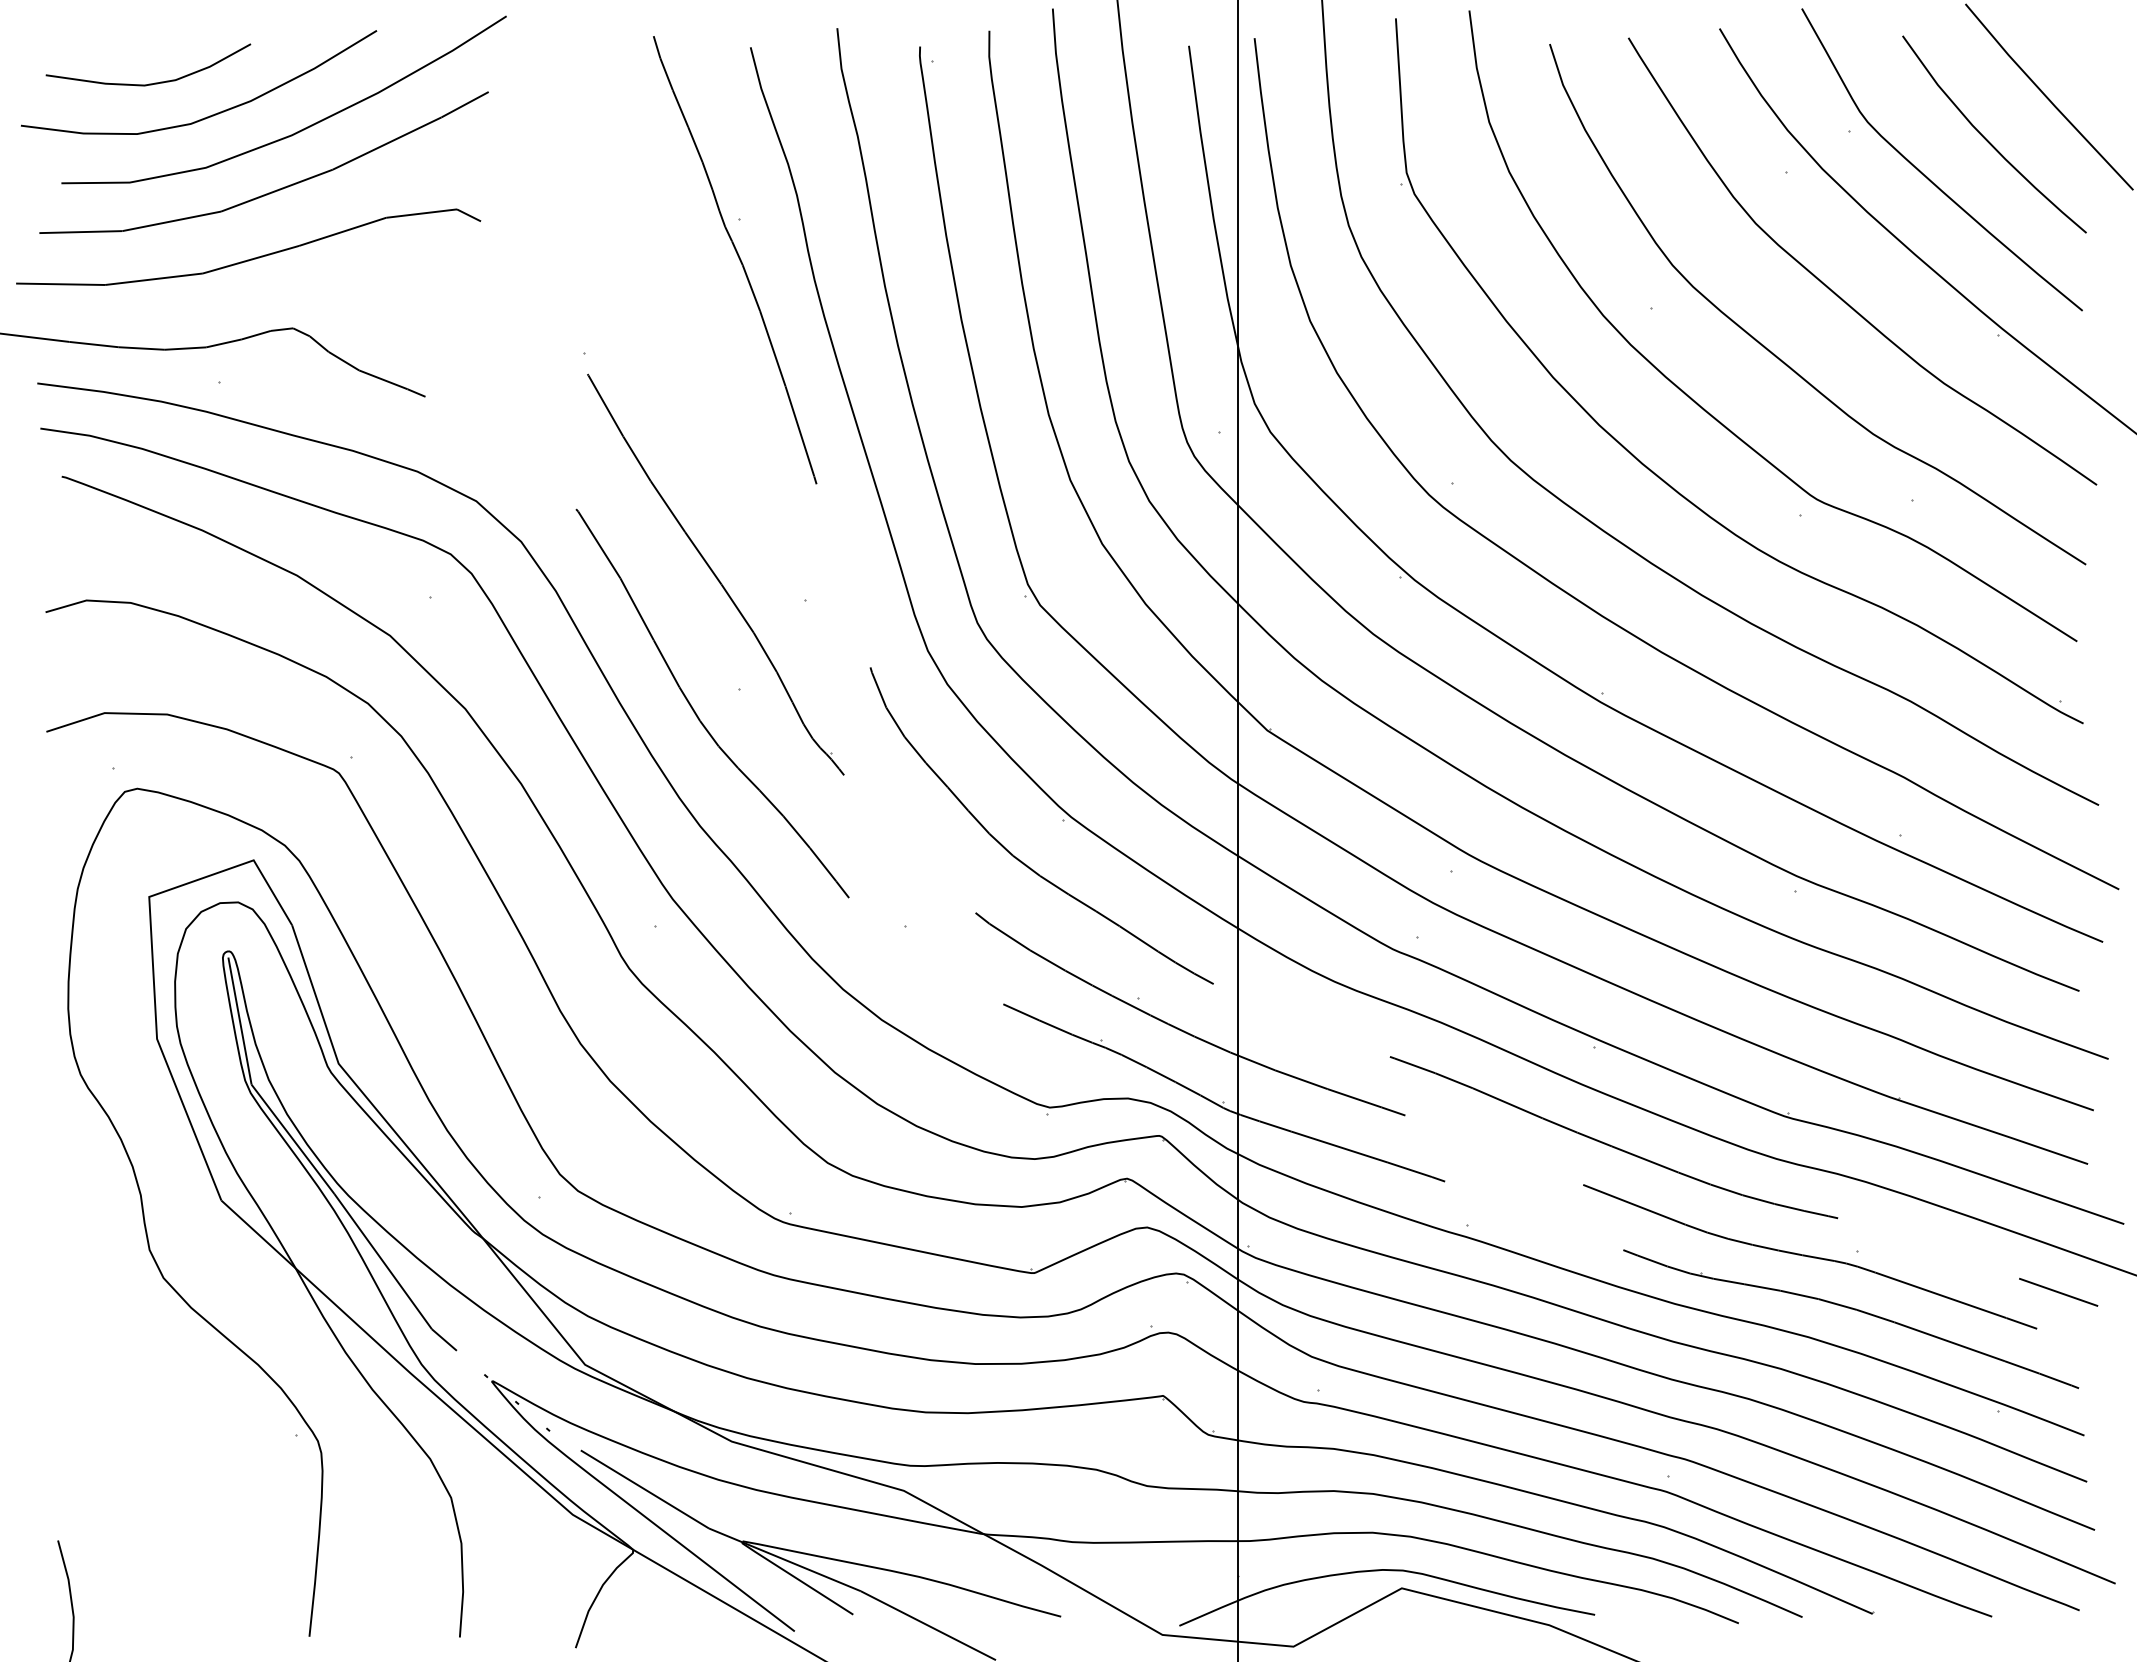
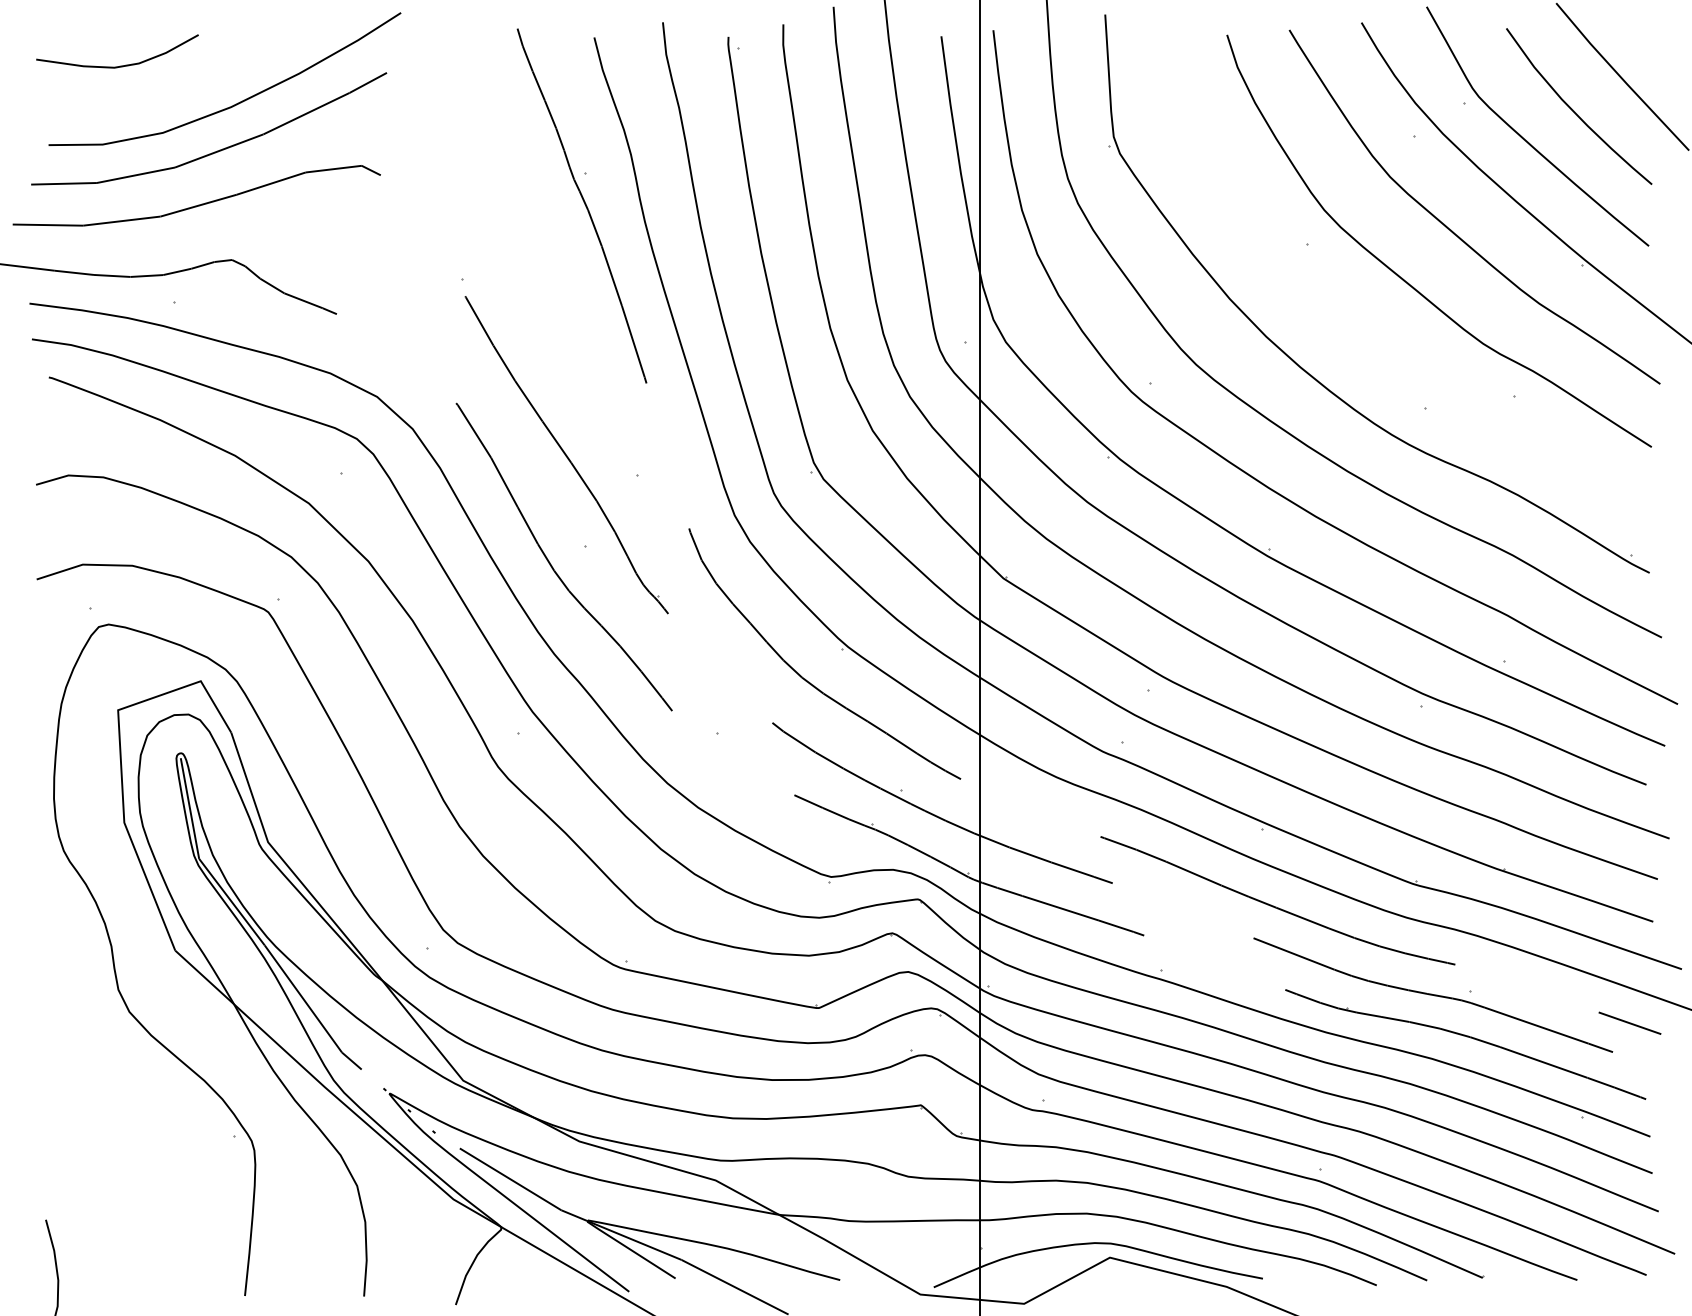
curve: (209, 115) -> (165, 91), removed
curve: (1703, 407) -> (1348, 322), removed

